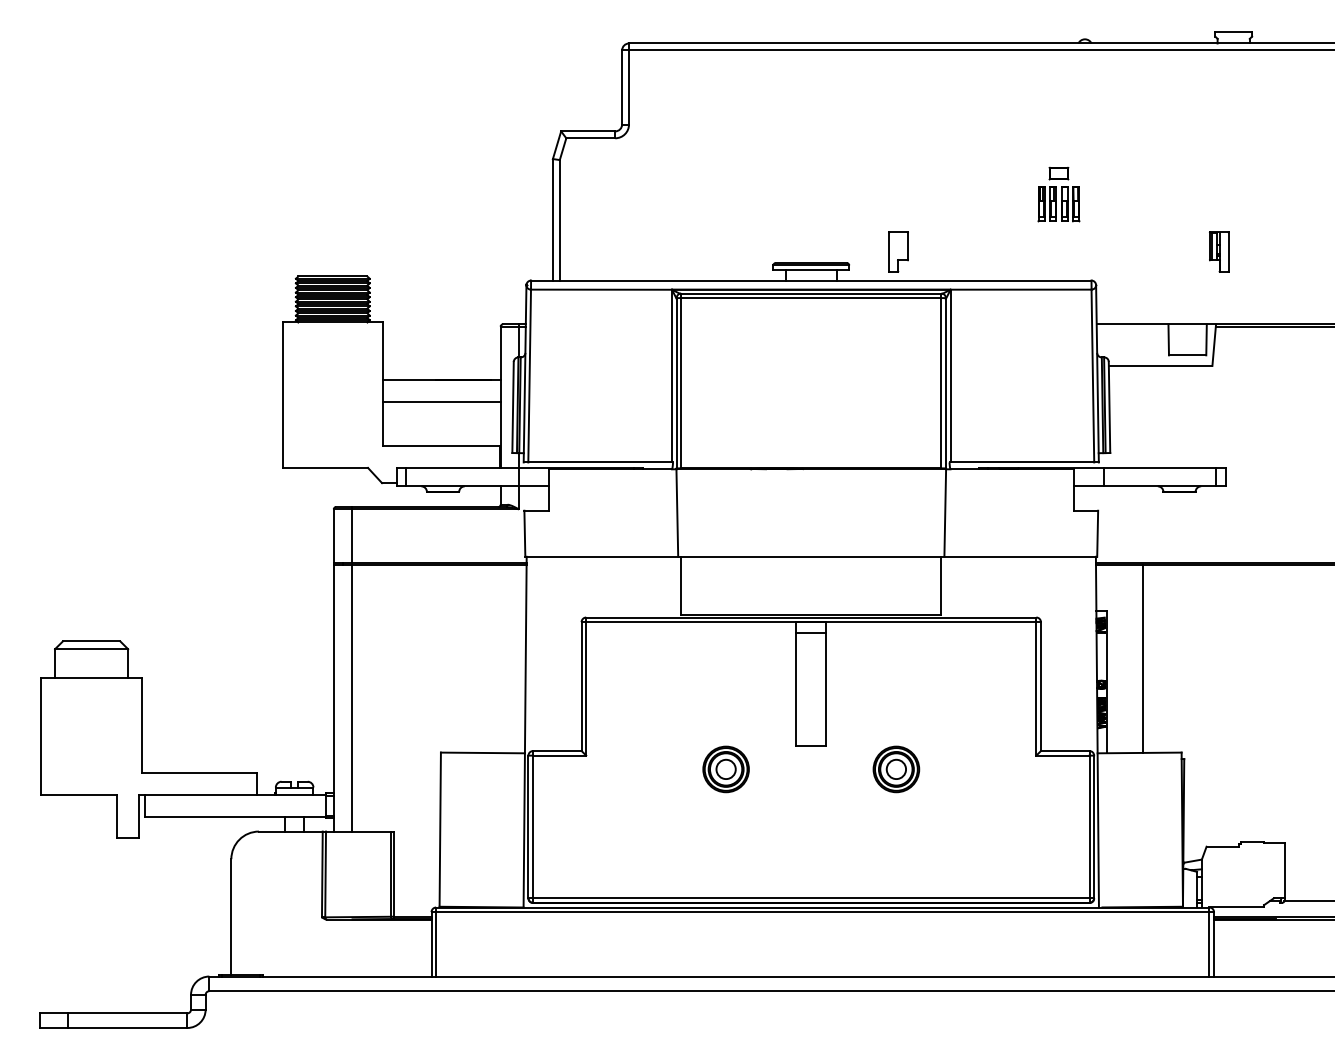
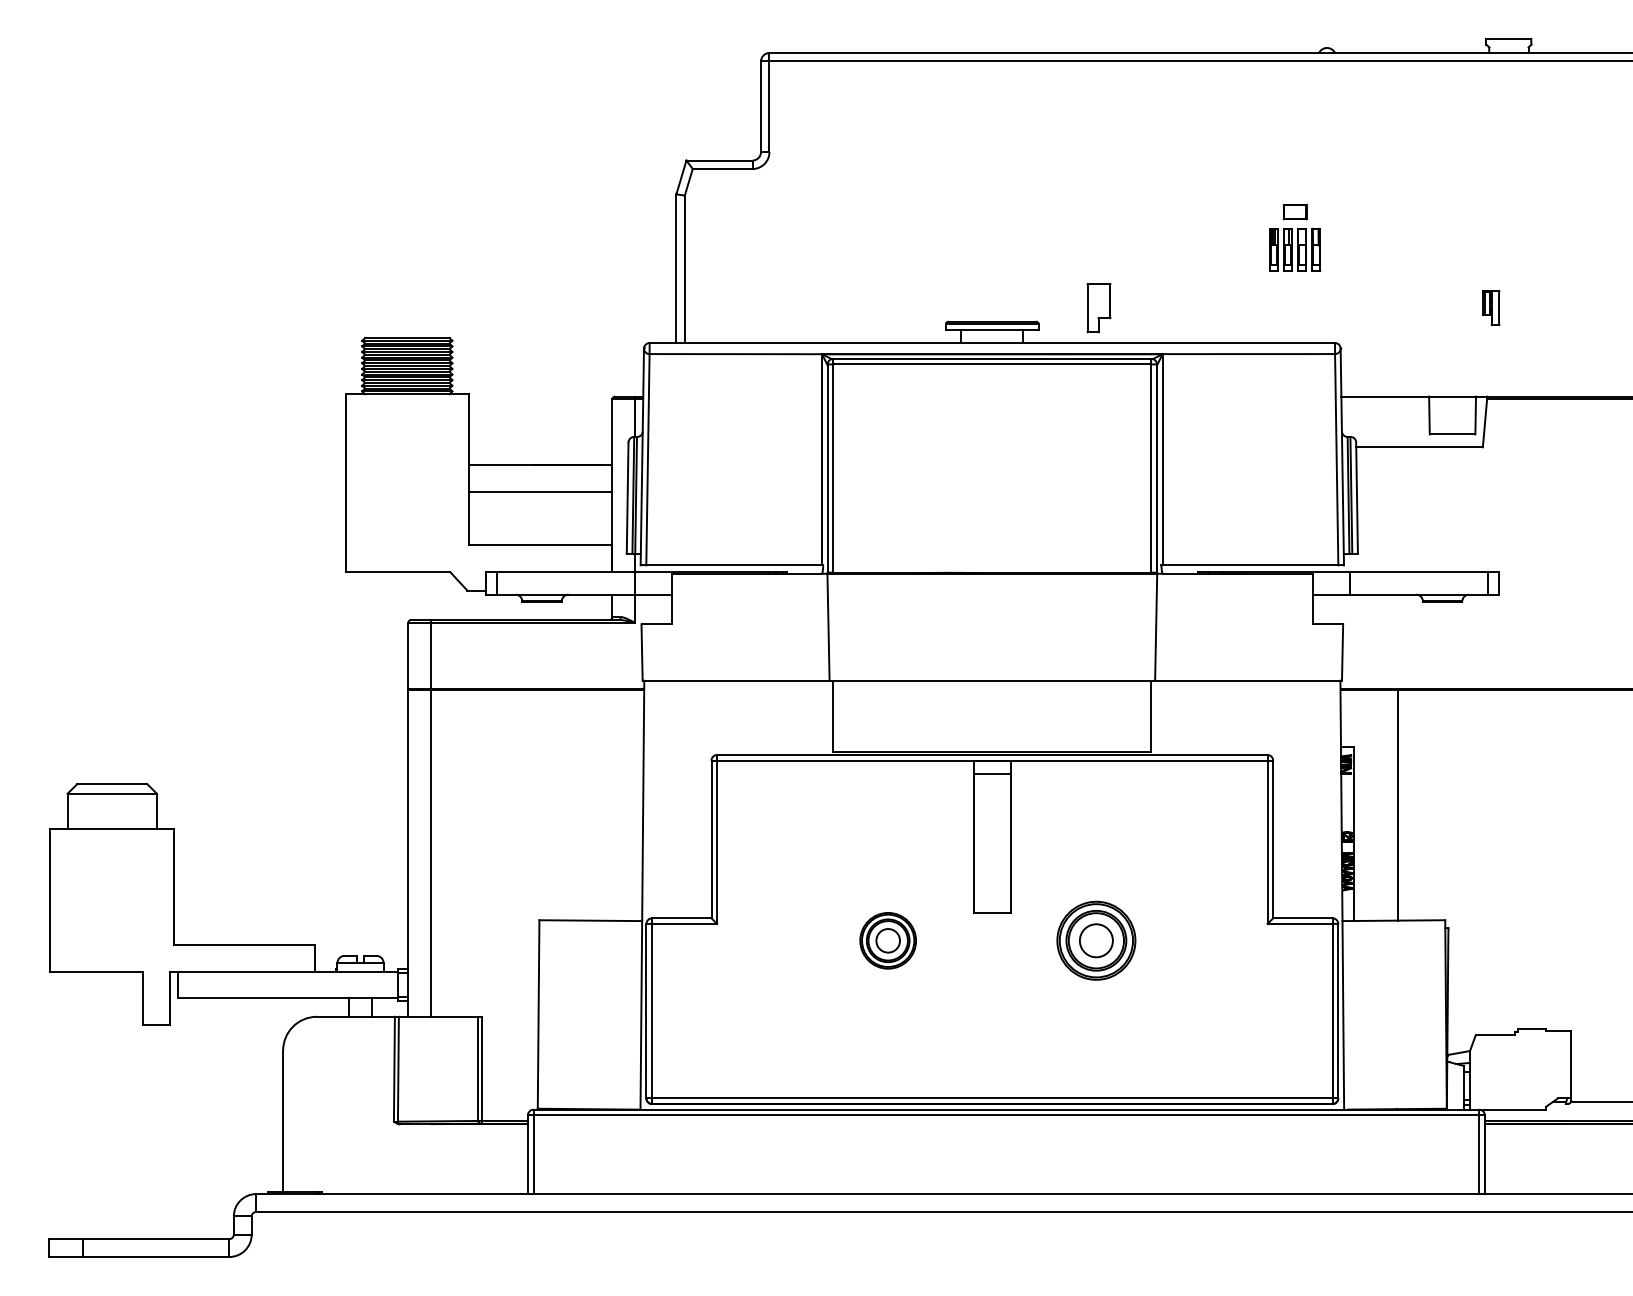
part: (1219, 251) -> (1491, 307), size x0.7
part: (896, 769) -> (1096, 940), size x1.4

